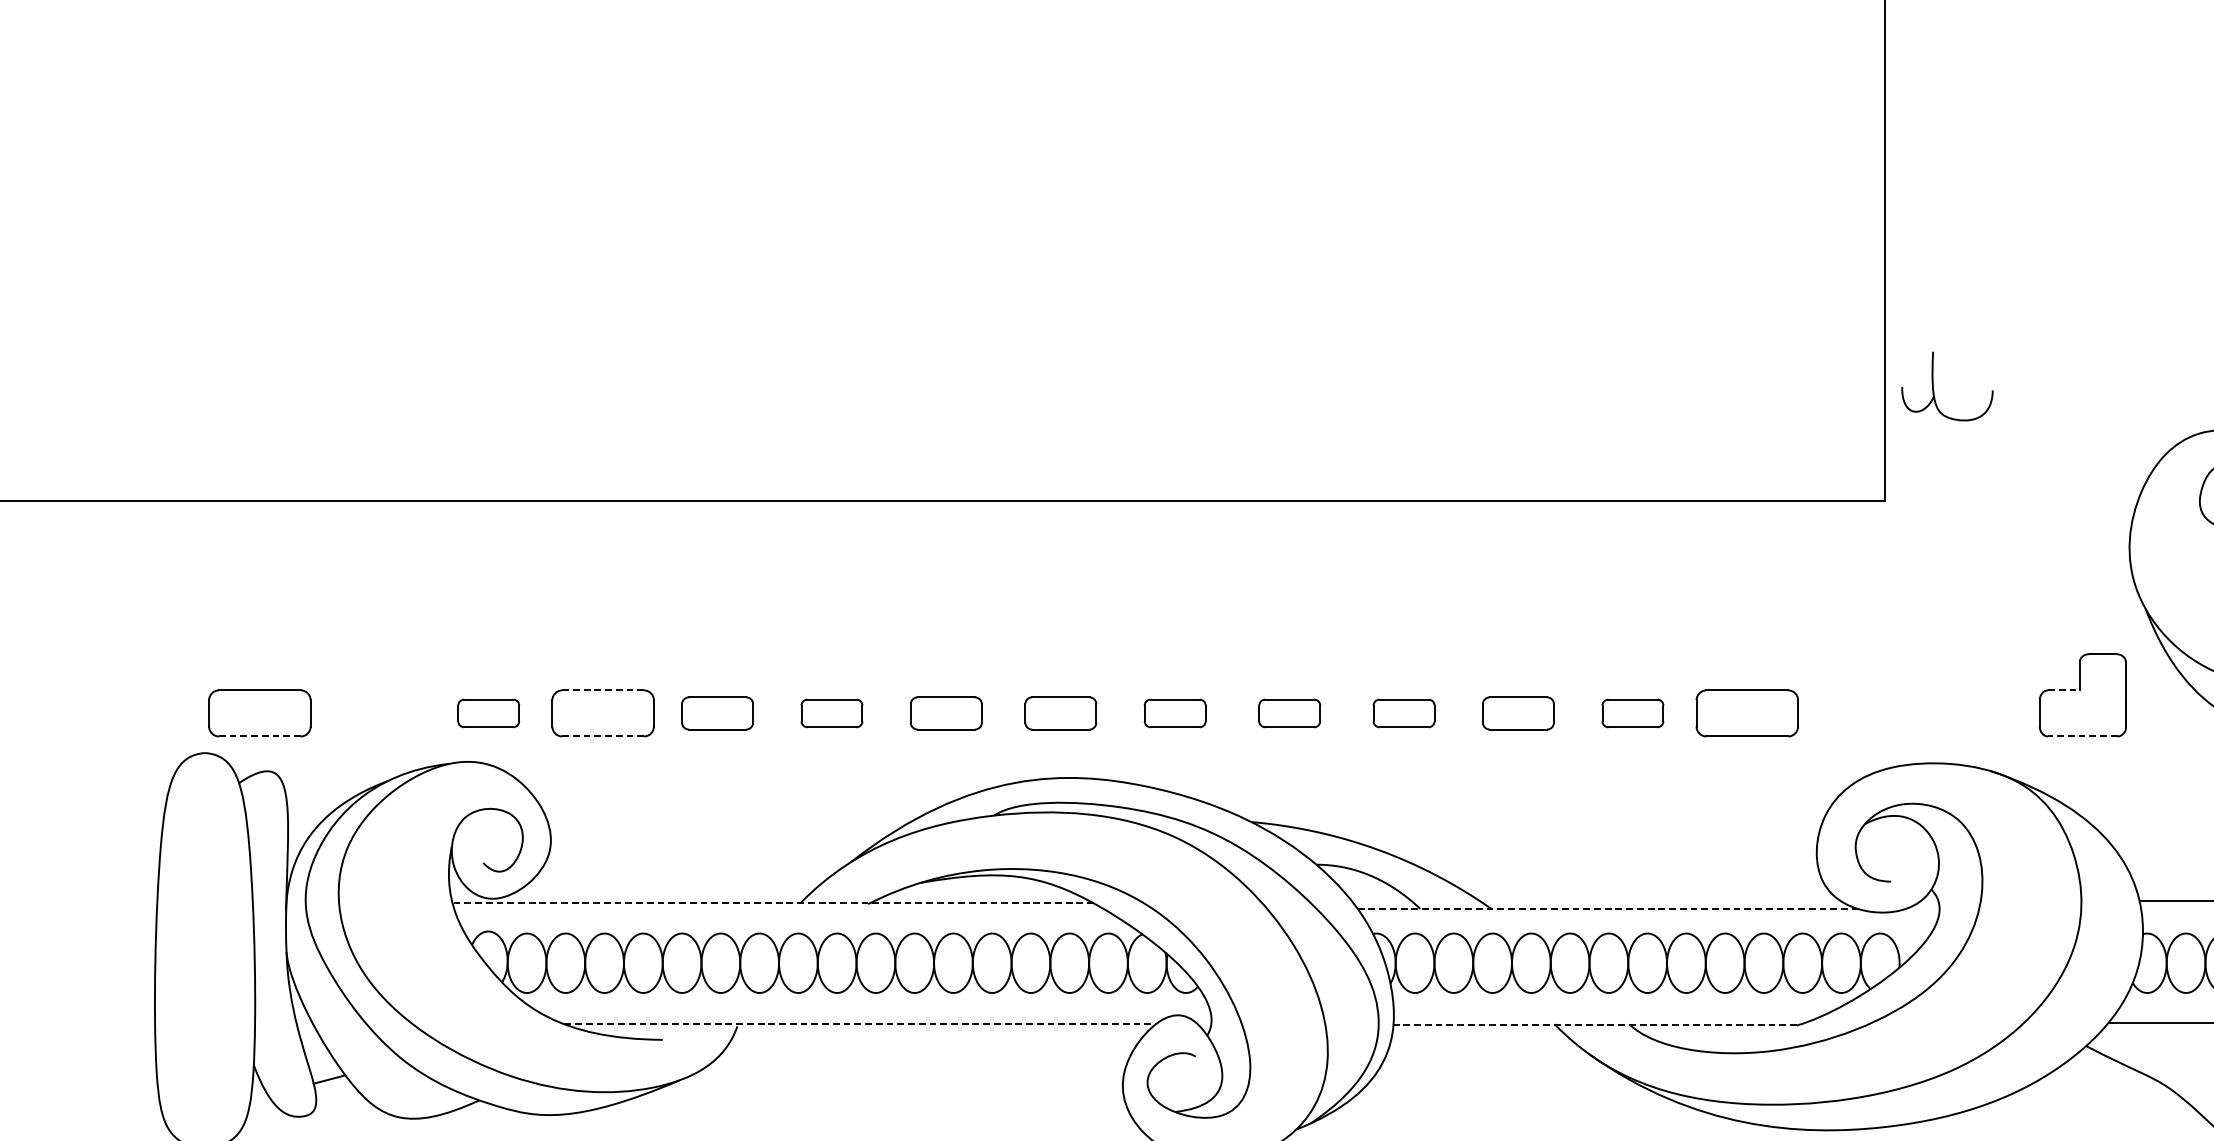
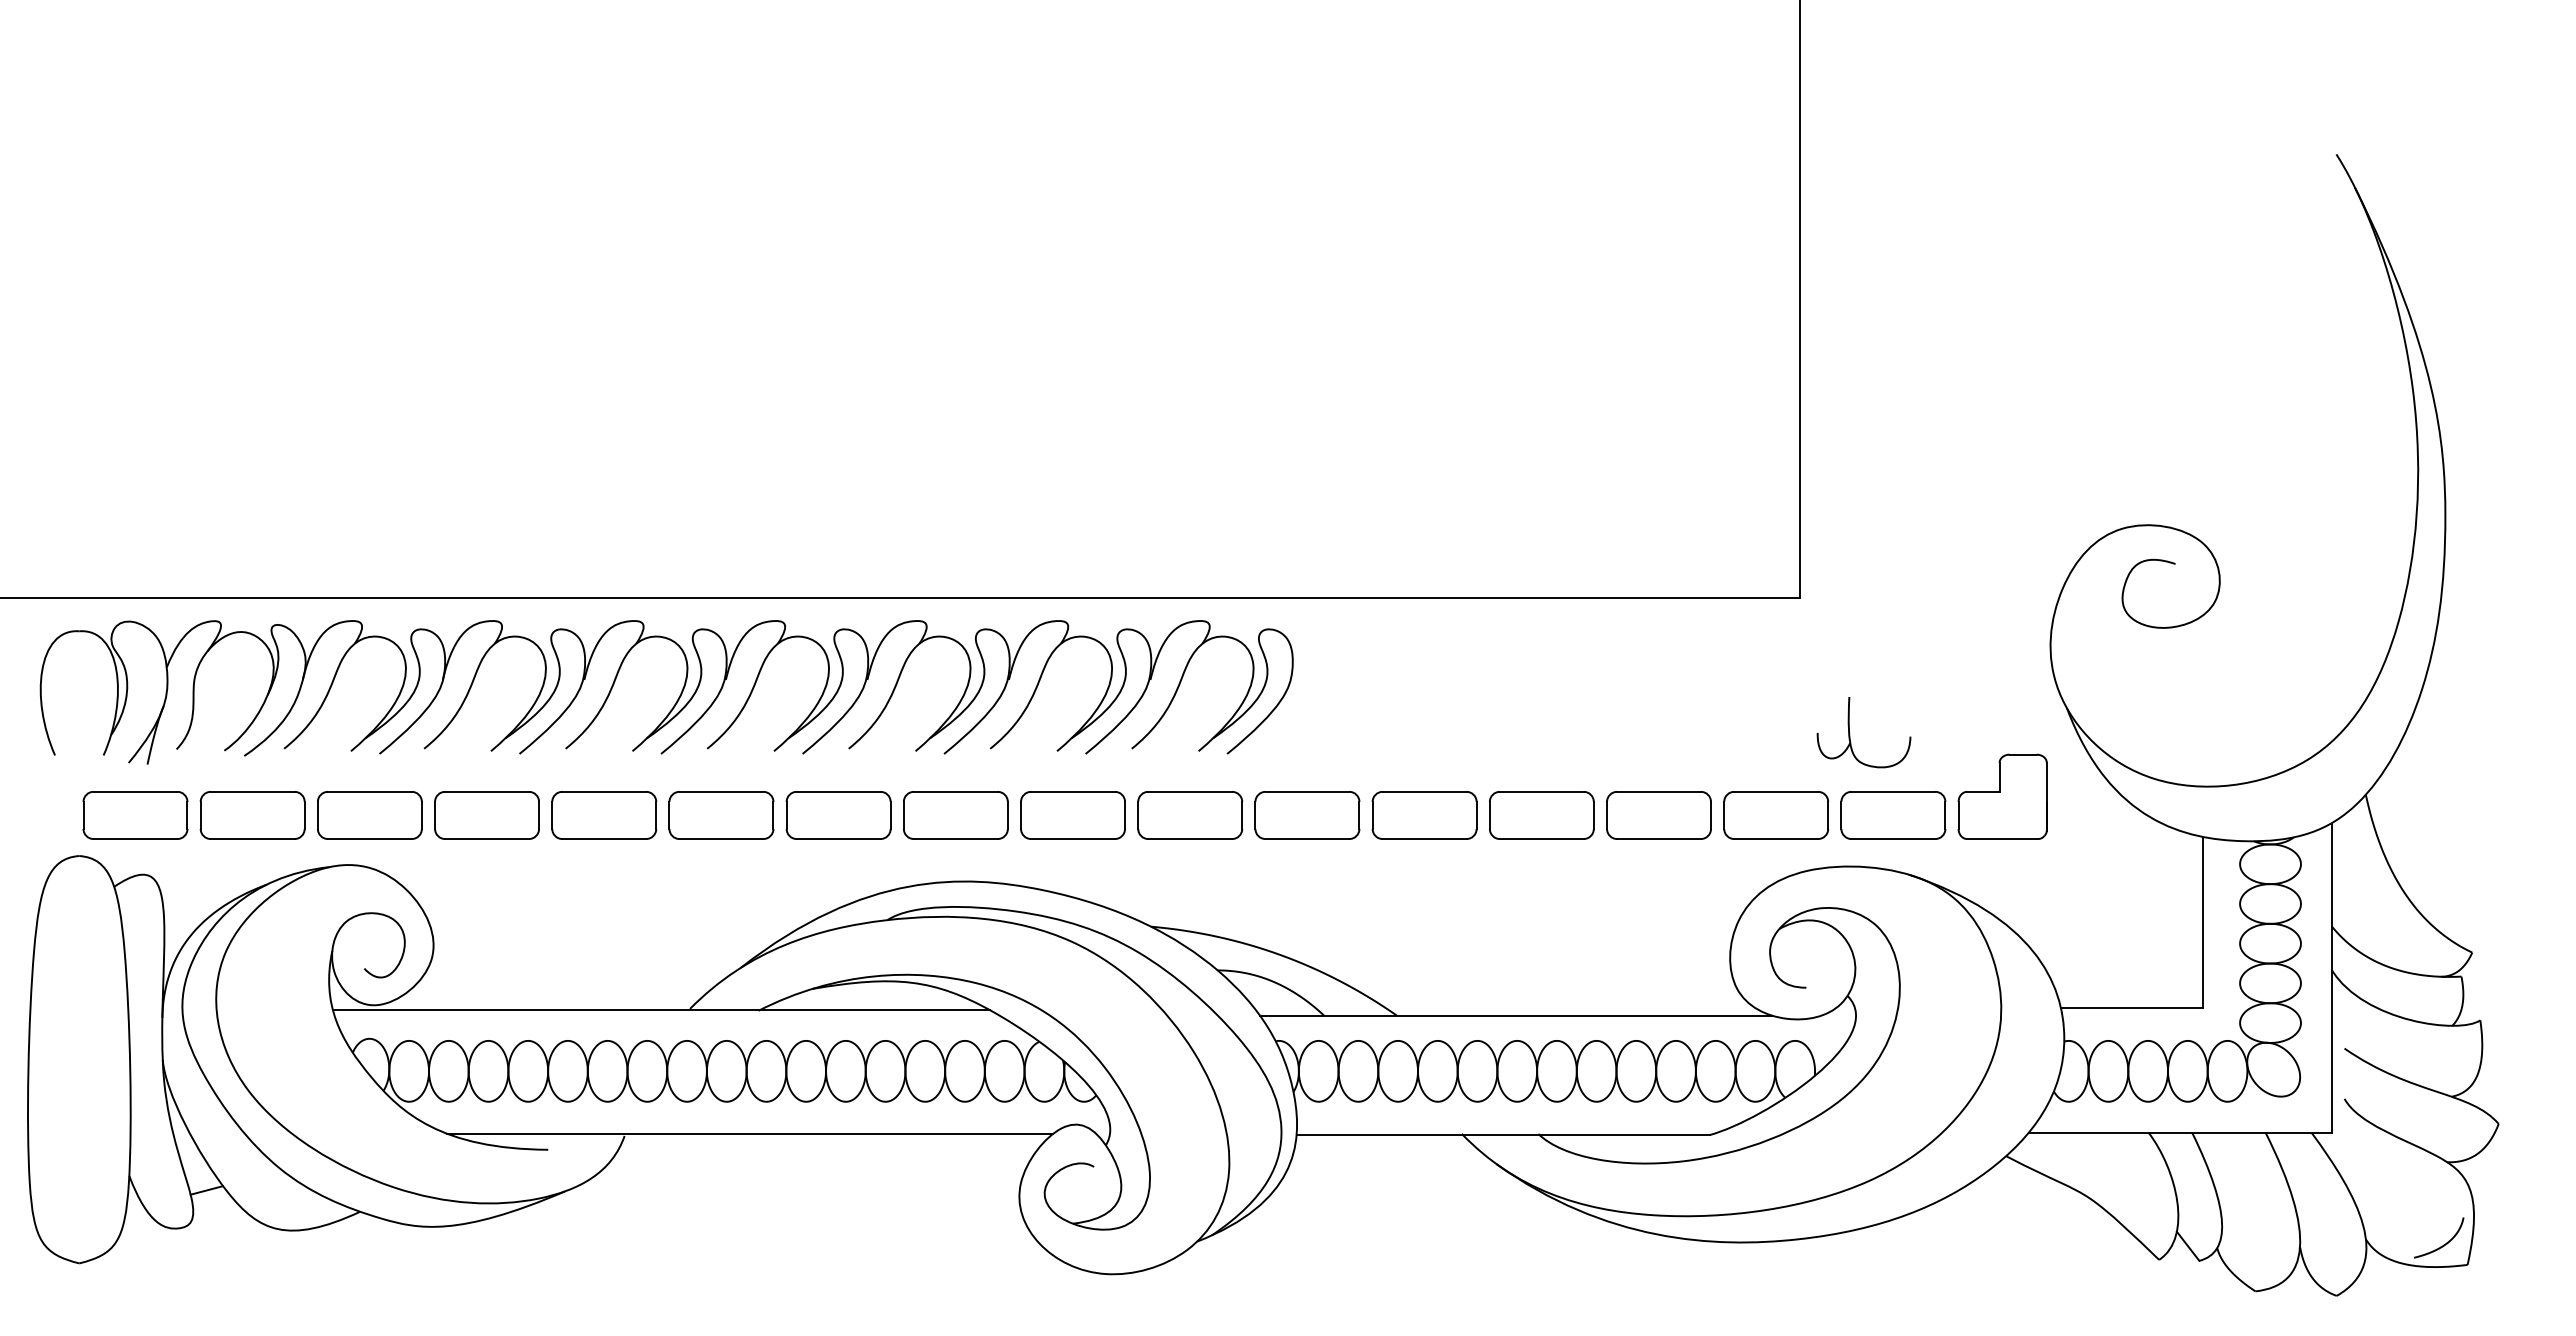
part: (1934, 387) -> (1850, 733), moved
part: (788, 601) -> (676, 700), added
line: (603, 690) -> (487, 791), dashed -> solid
line: (2064, 690) -> (1983, 791), dashed -> solid
part: (374, 713) -> (252, 815), added
part: (488, 713) -> (369, 815), size x1.67
part: (717, 713) -> (604, 815), size x1.43
part: (832, 713) -> (721, 815), size x1.67
part: (946, 713) -> (838, 815), size x1.43
part: (1060, 713) -> (955, 815), size x1.43
part: (1174, 713) -> (1072, 815), size x1.67
part: (1289, 713) -> (1190, 815), size x1.67
part: (1404, 713) -> (1307, 815), size x1.67
part: (1518, 713) -> (1424, 815), size x1.43
part: (1632, 713) -> (1541, 815), size x1.67
part: (1862, 713) -> (1776, 815), added
part: (1976, 713) -> (1893, 815), added
line: (259, 736) -> (135, 839), dashed -> solid
line: (603, 736) -> (487, 839), dashed -> solid
line: (2082, 736) -> (2002, 839), dashed -> solid
line: (772, 903) -> (660, 1010), dashed -> solid
line: (1607, 908) -> (1515, 1015), dashed -> solid
line: (860, 1023) -> (750, 1133), dashed -> solid
line: (1595, 1025) -> (1503, 1135), dashed -> solid

